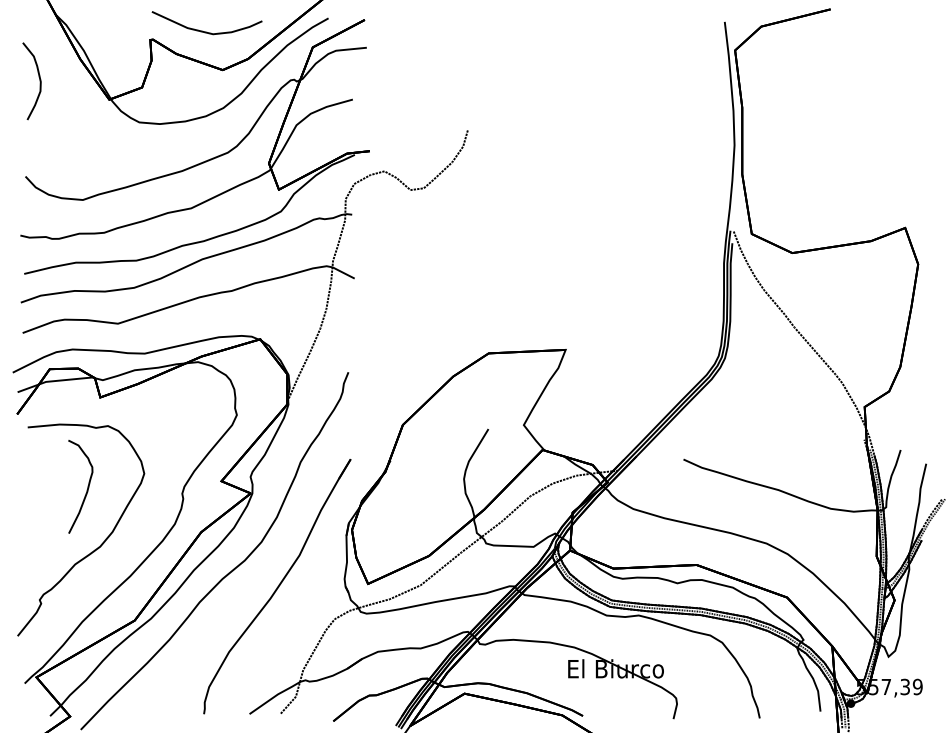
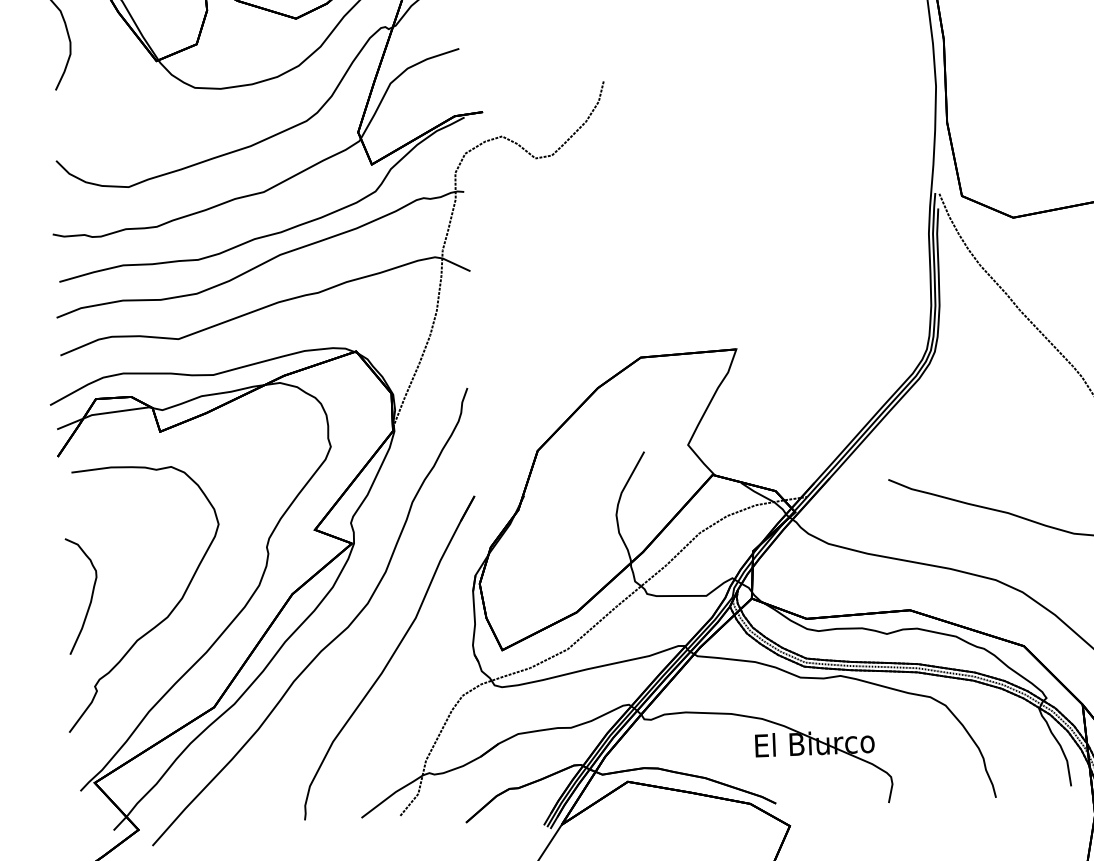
part: (87, 486) -> (91, 595), moved

